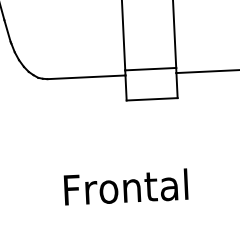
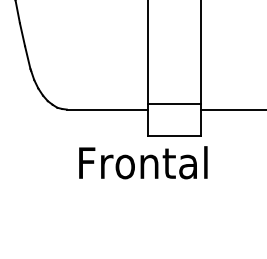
text: (126, 186) -> (143, 162), moved

